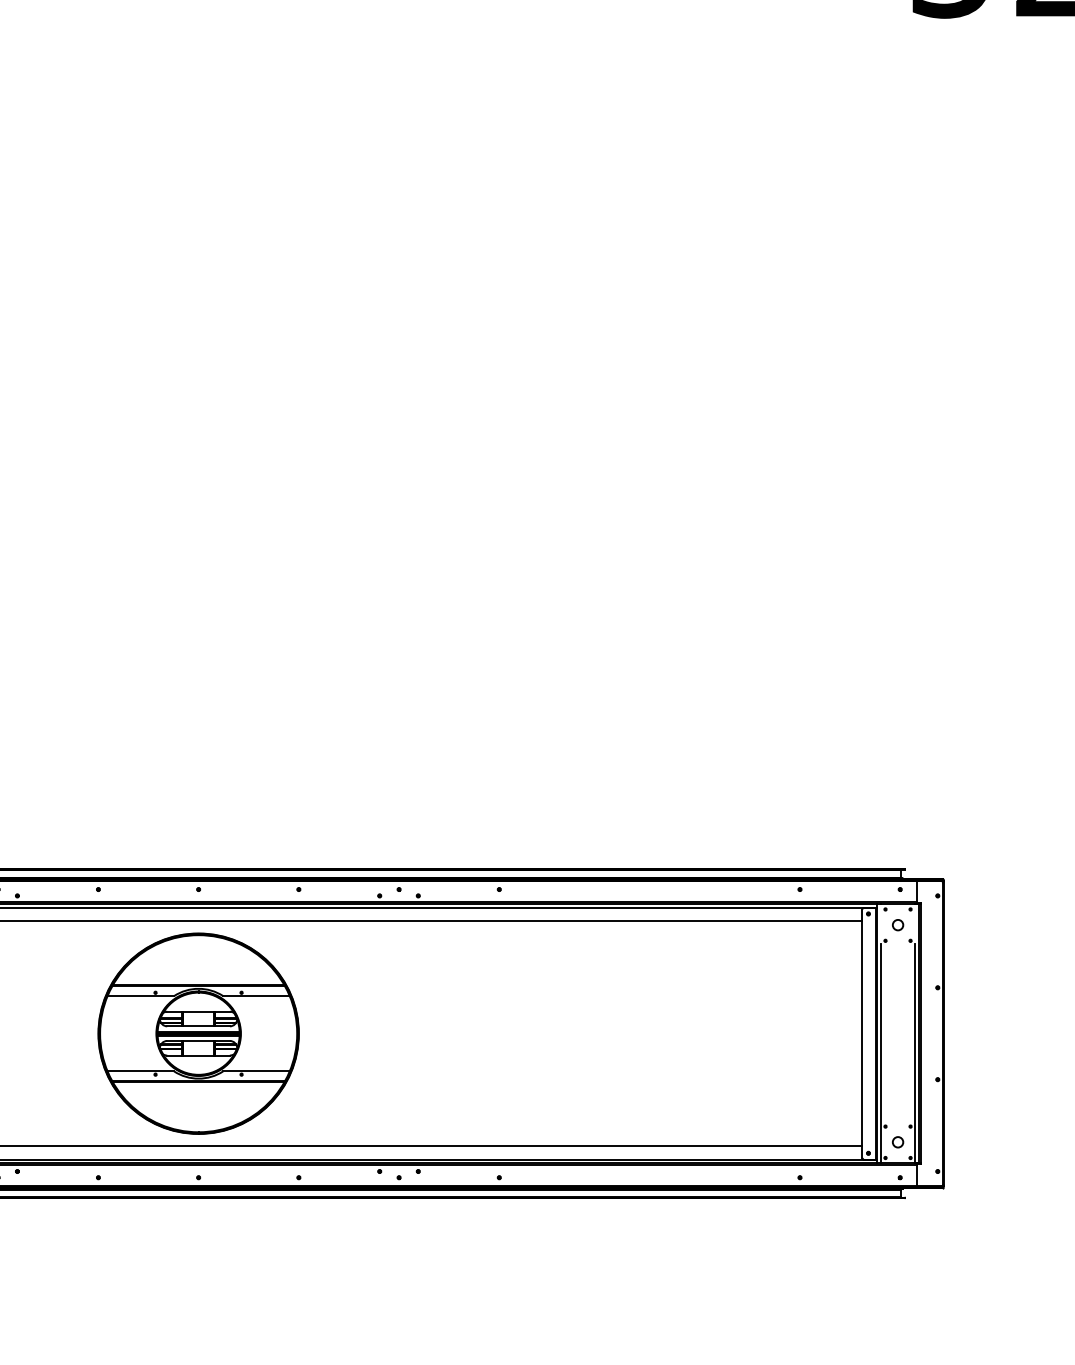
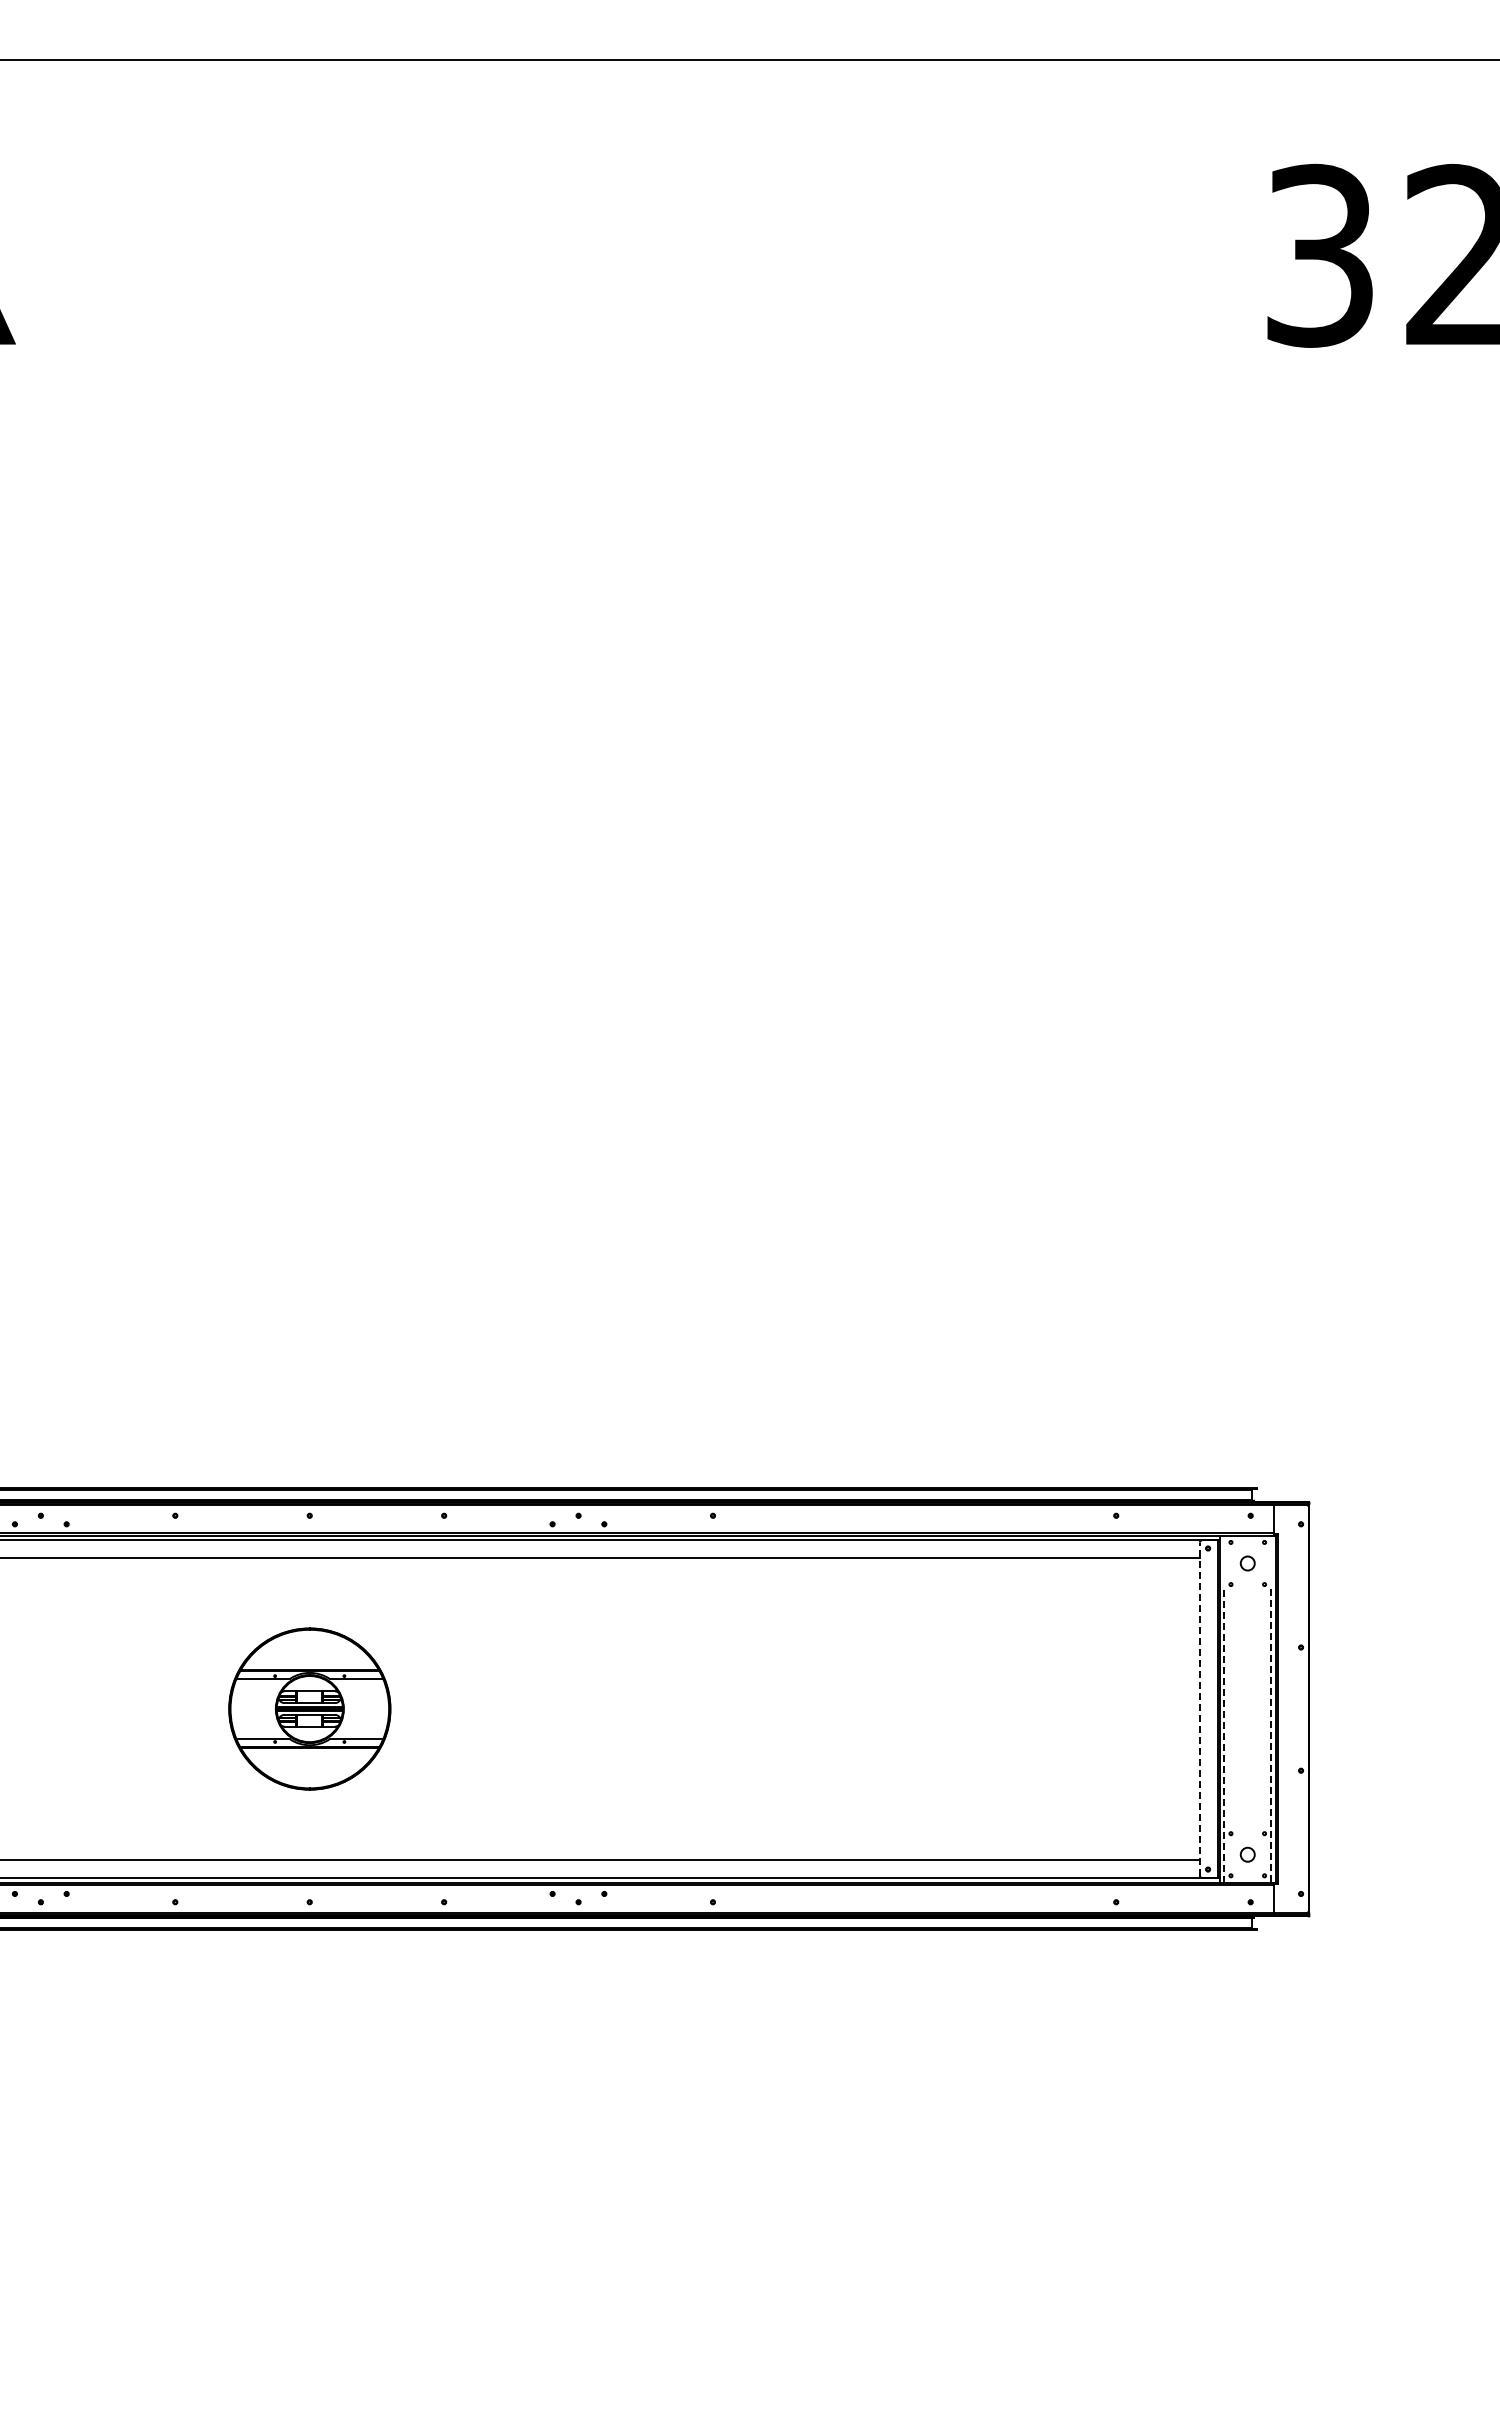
part: (198, 1033) -> (309, 1708), size x0.6
line: (862, 1033) -> (1199, 1708), solid -> dashed
line: (880, 1053) -> (1224, 1735), solid -> dashed
line: (915, 1054) -> (1271, 1736), solid -> dashed

